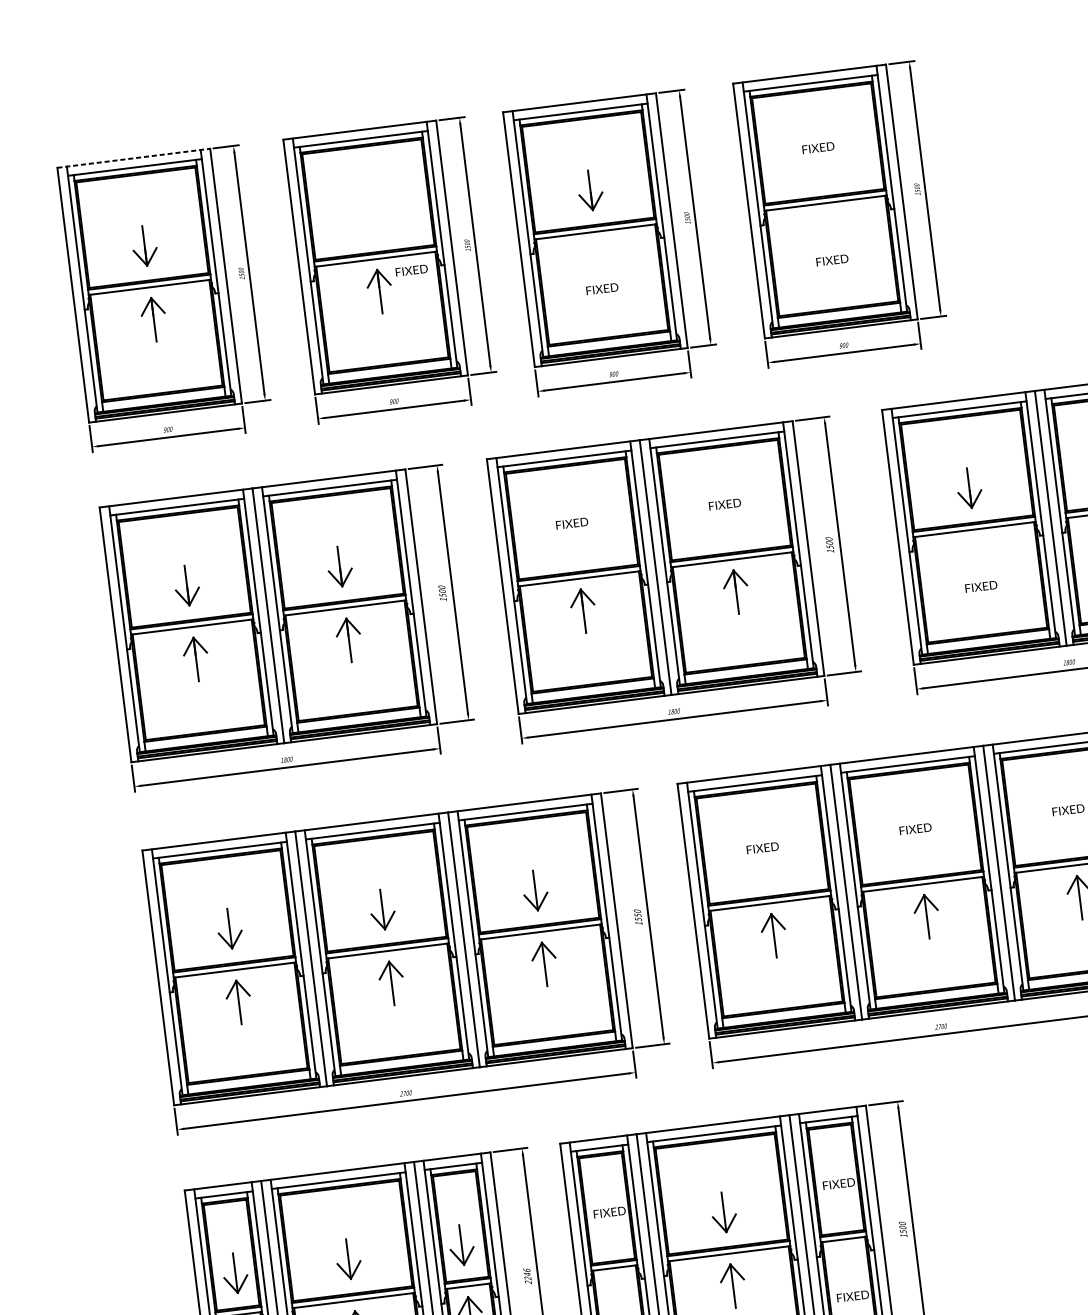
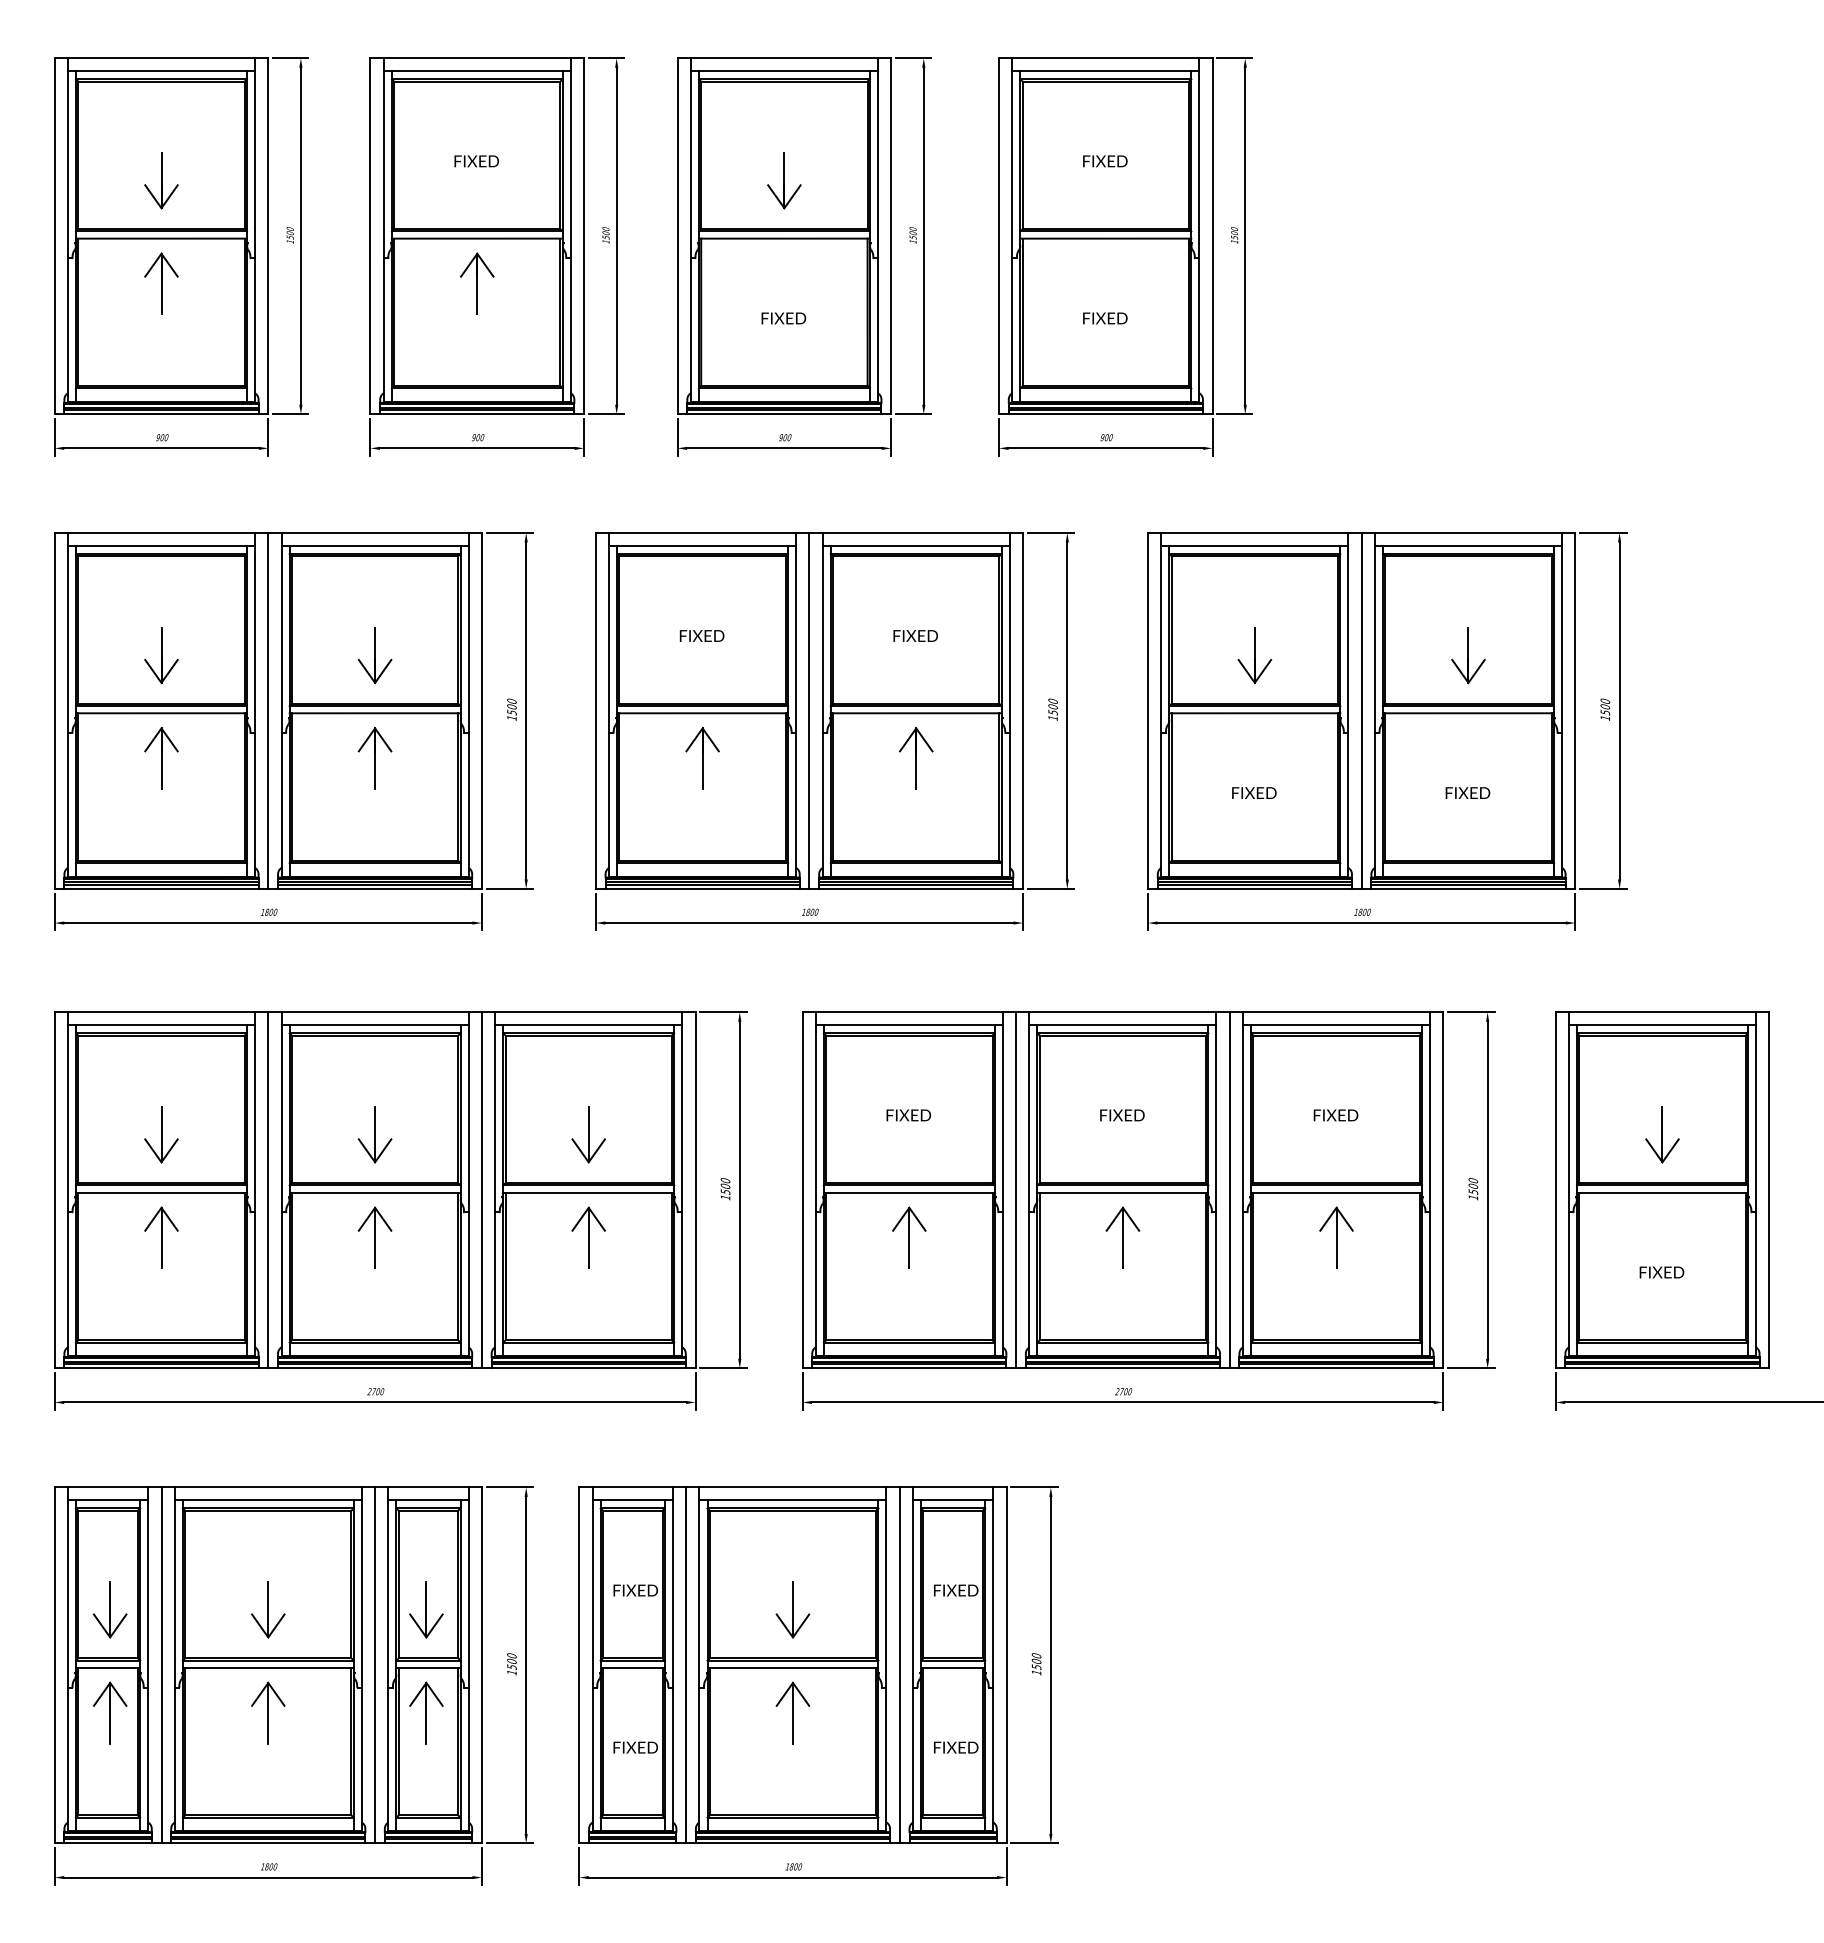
line: (133, 158) -> (161, 58), dashed -> solid
text: (411, 270) -> (476, 161), moved
text: (637, 915) -> (725, 1186), 1550 -> 1500
text: (527, 1276) -> (511, 1664), 2246 -> 1500

